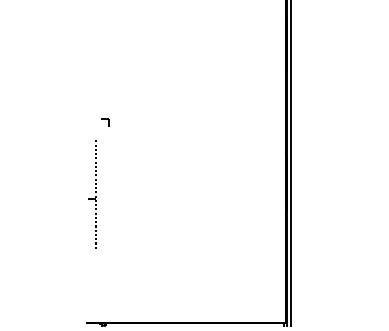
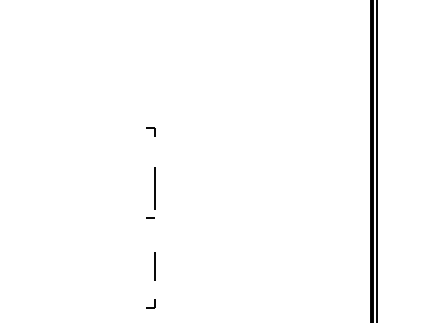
part: (92, 194) -> (151, 212), moved
part: (105, 263) -> (151, 304), added

